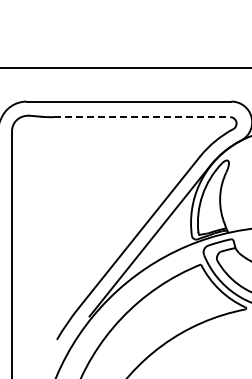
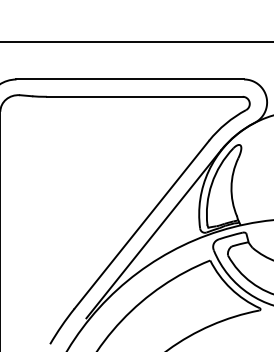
line: (142, 117) -> (145, 97), dashed -> solid

